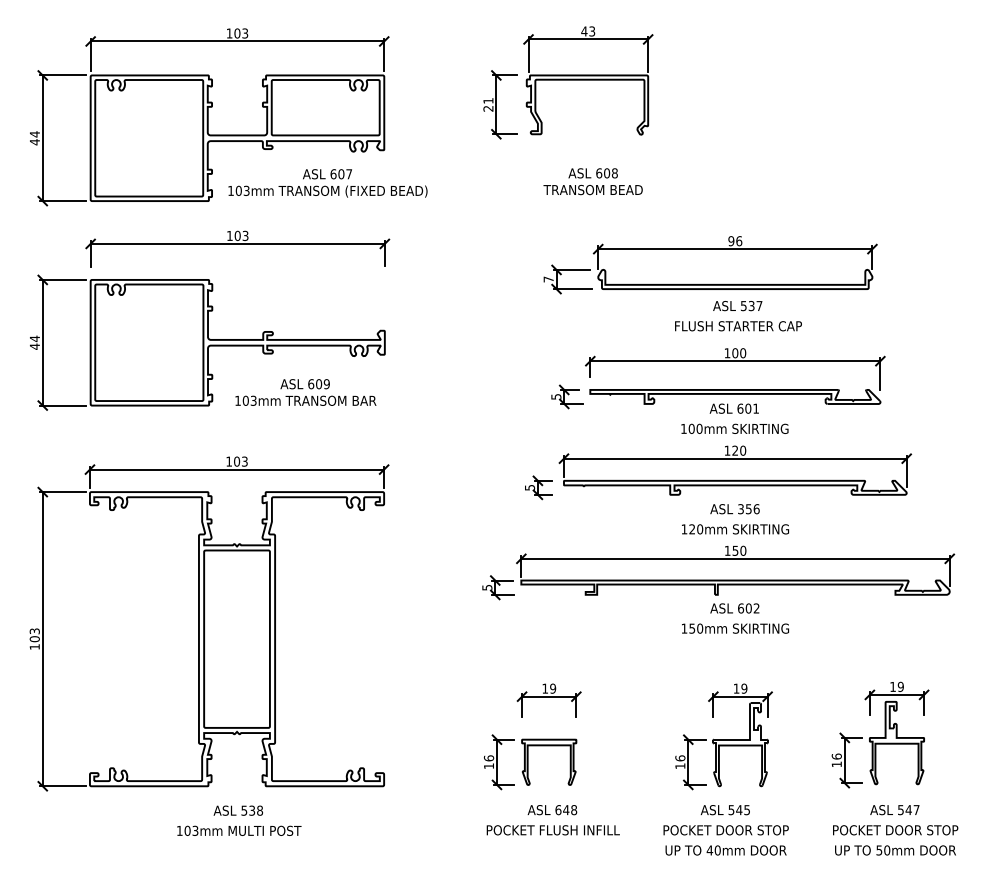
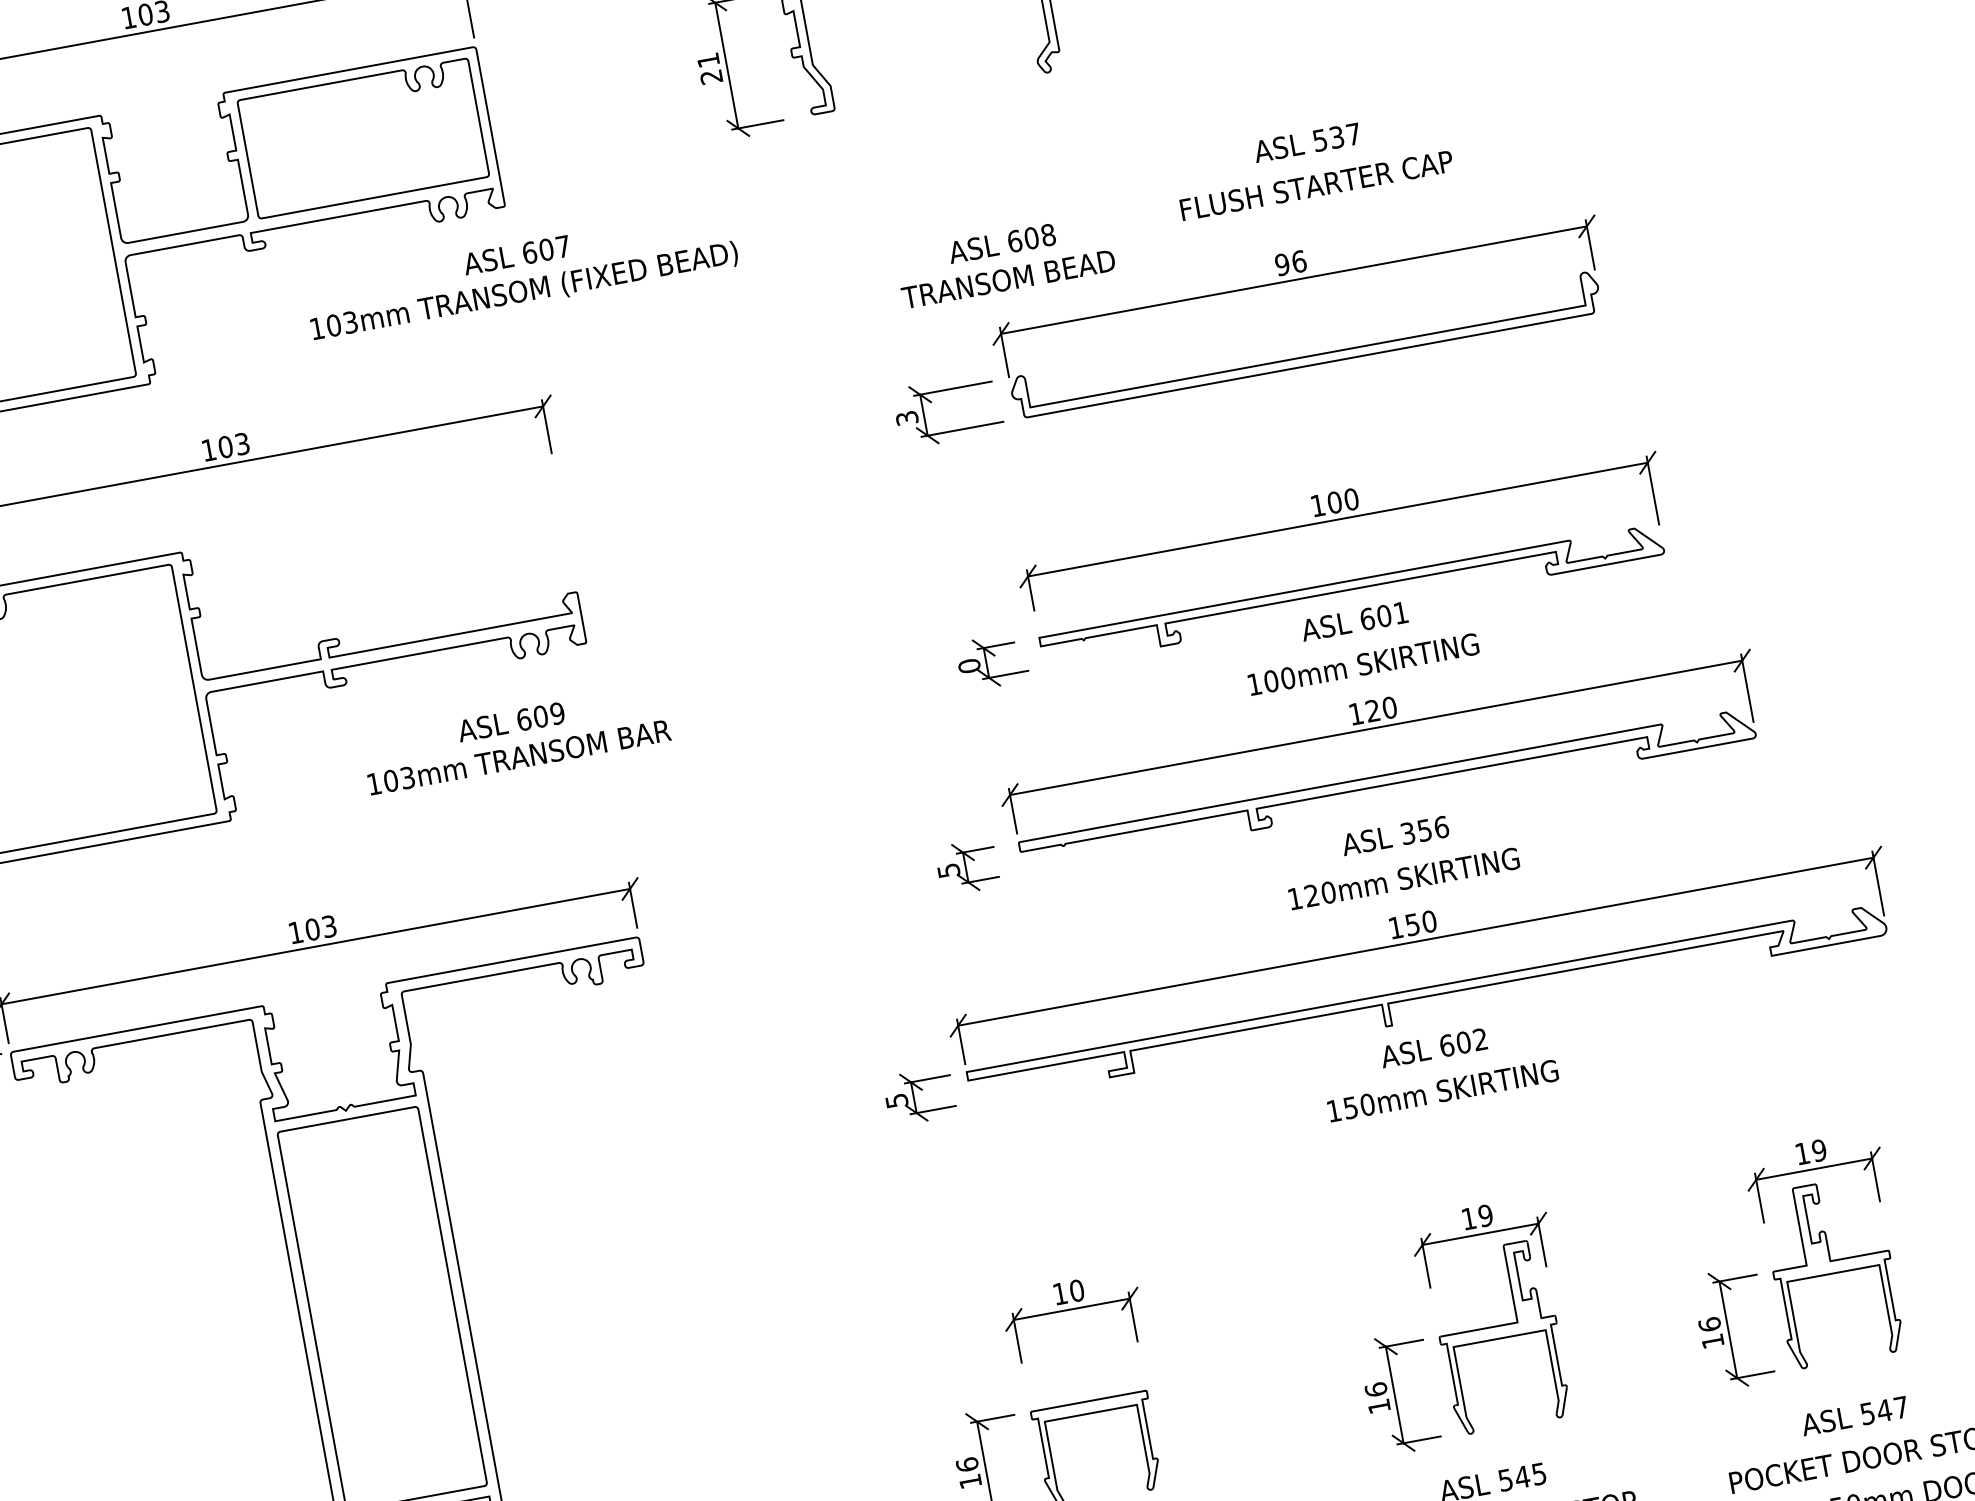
text: (592, 181) -> (1003, 261), moved
text: (327, 183) -> (520, 274), moved
text: (548, 279) -> (906, 418), 7 -> 3
text: (738, 316) -> (1312, 164), moved
text: (305, 392) -> (515, 739), moved
text: (556, 396) -> (969, 665), 5 -> 0
text: (552, 688) -> (1075, 1290), 19 -> 10

